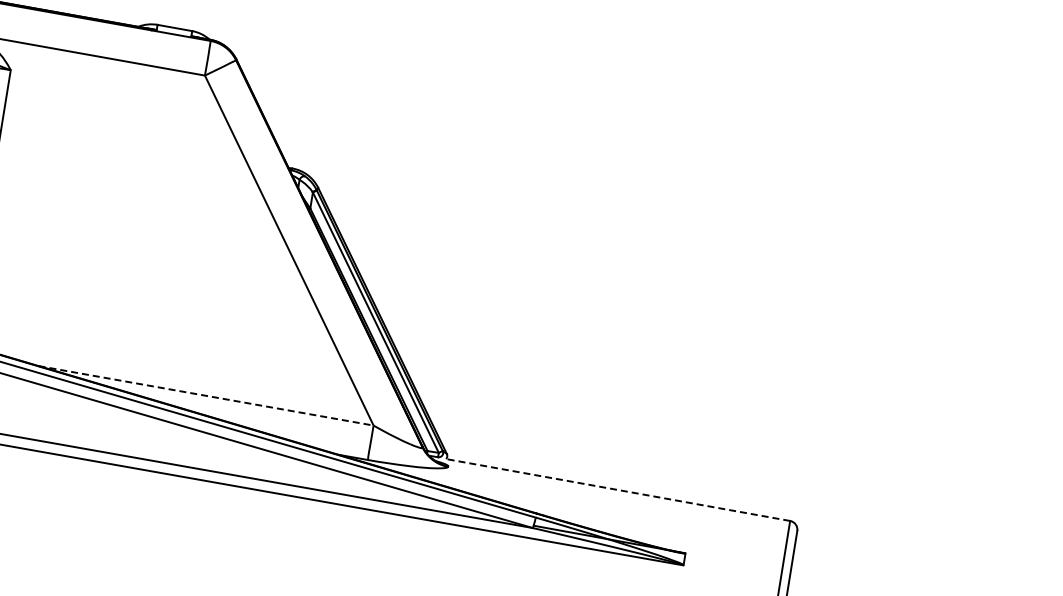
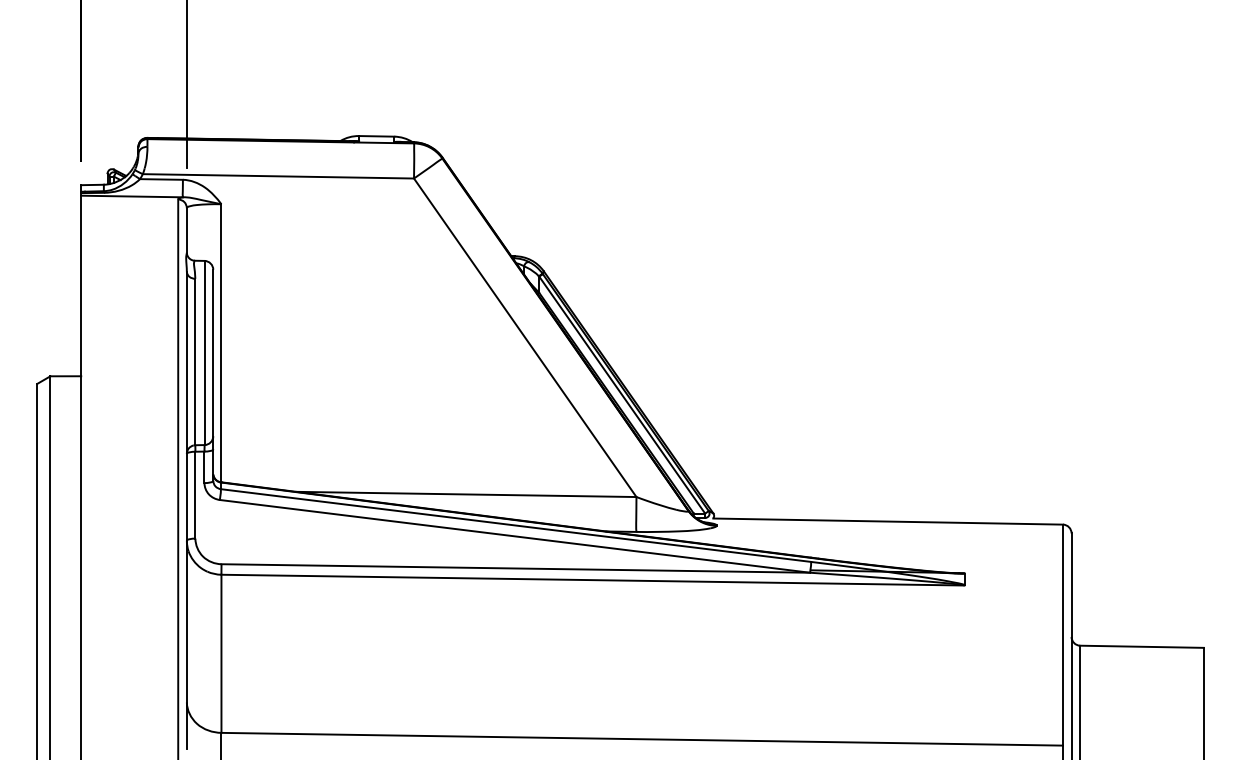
line: (206, 395) -> (466, 494), dashed -> solid
line: (618, 490) -> (888, 521), dashed -> solid

